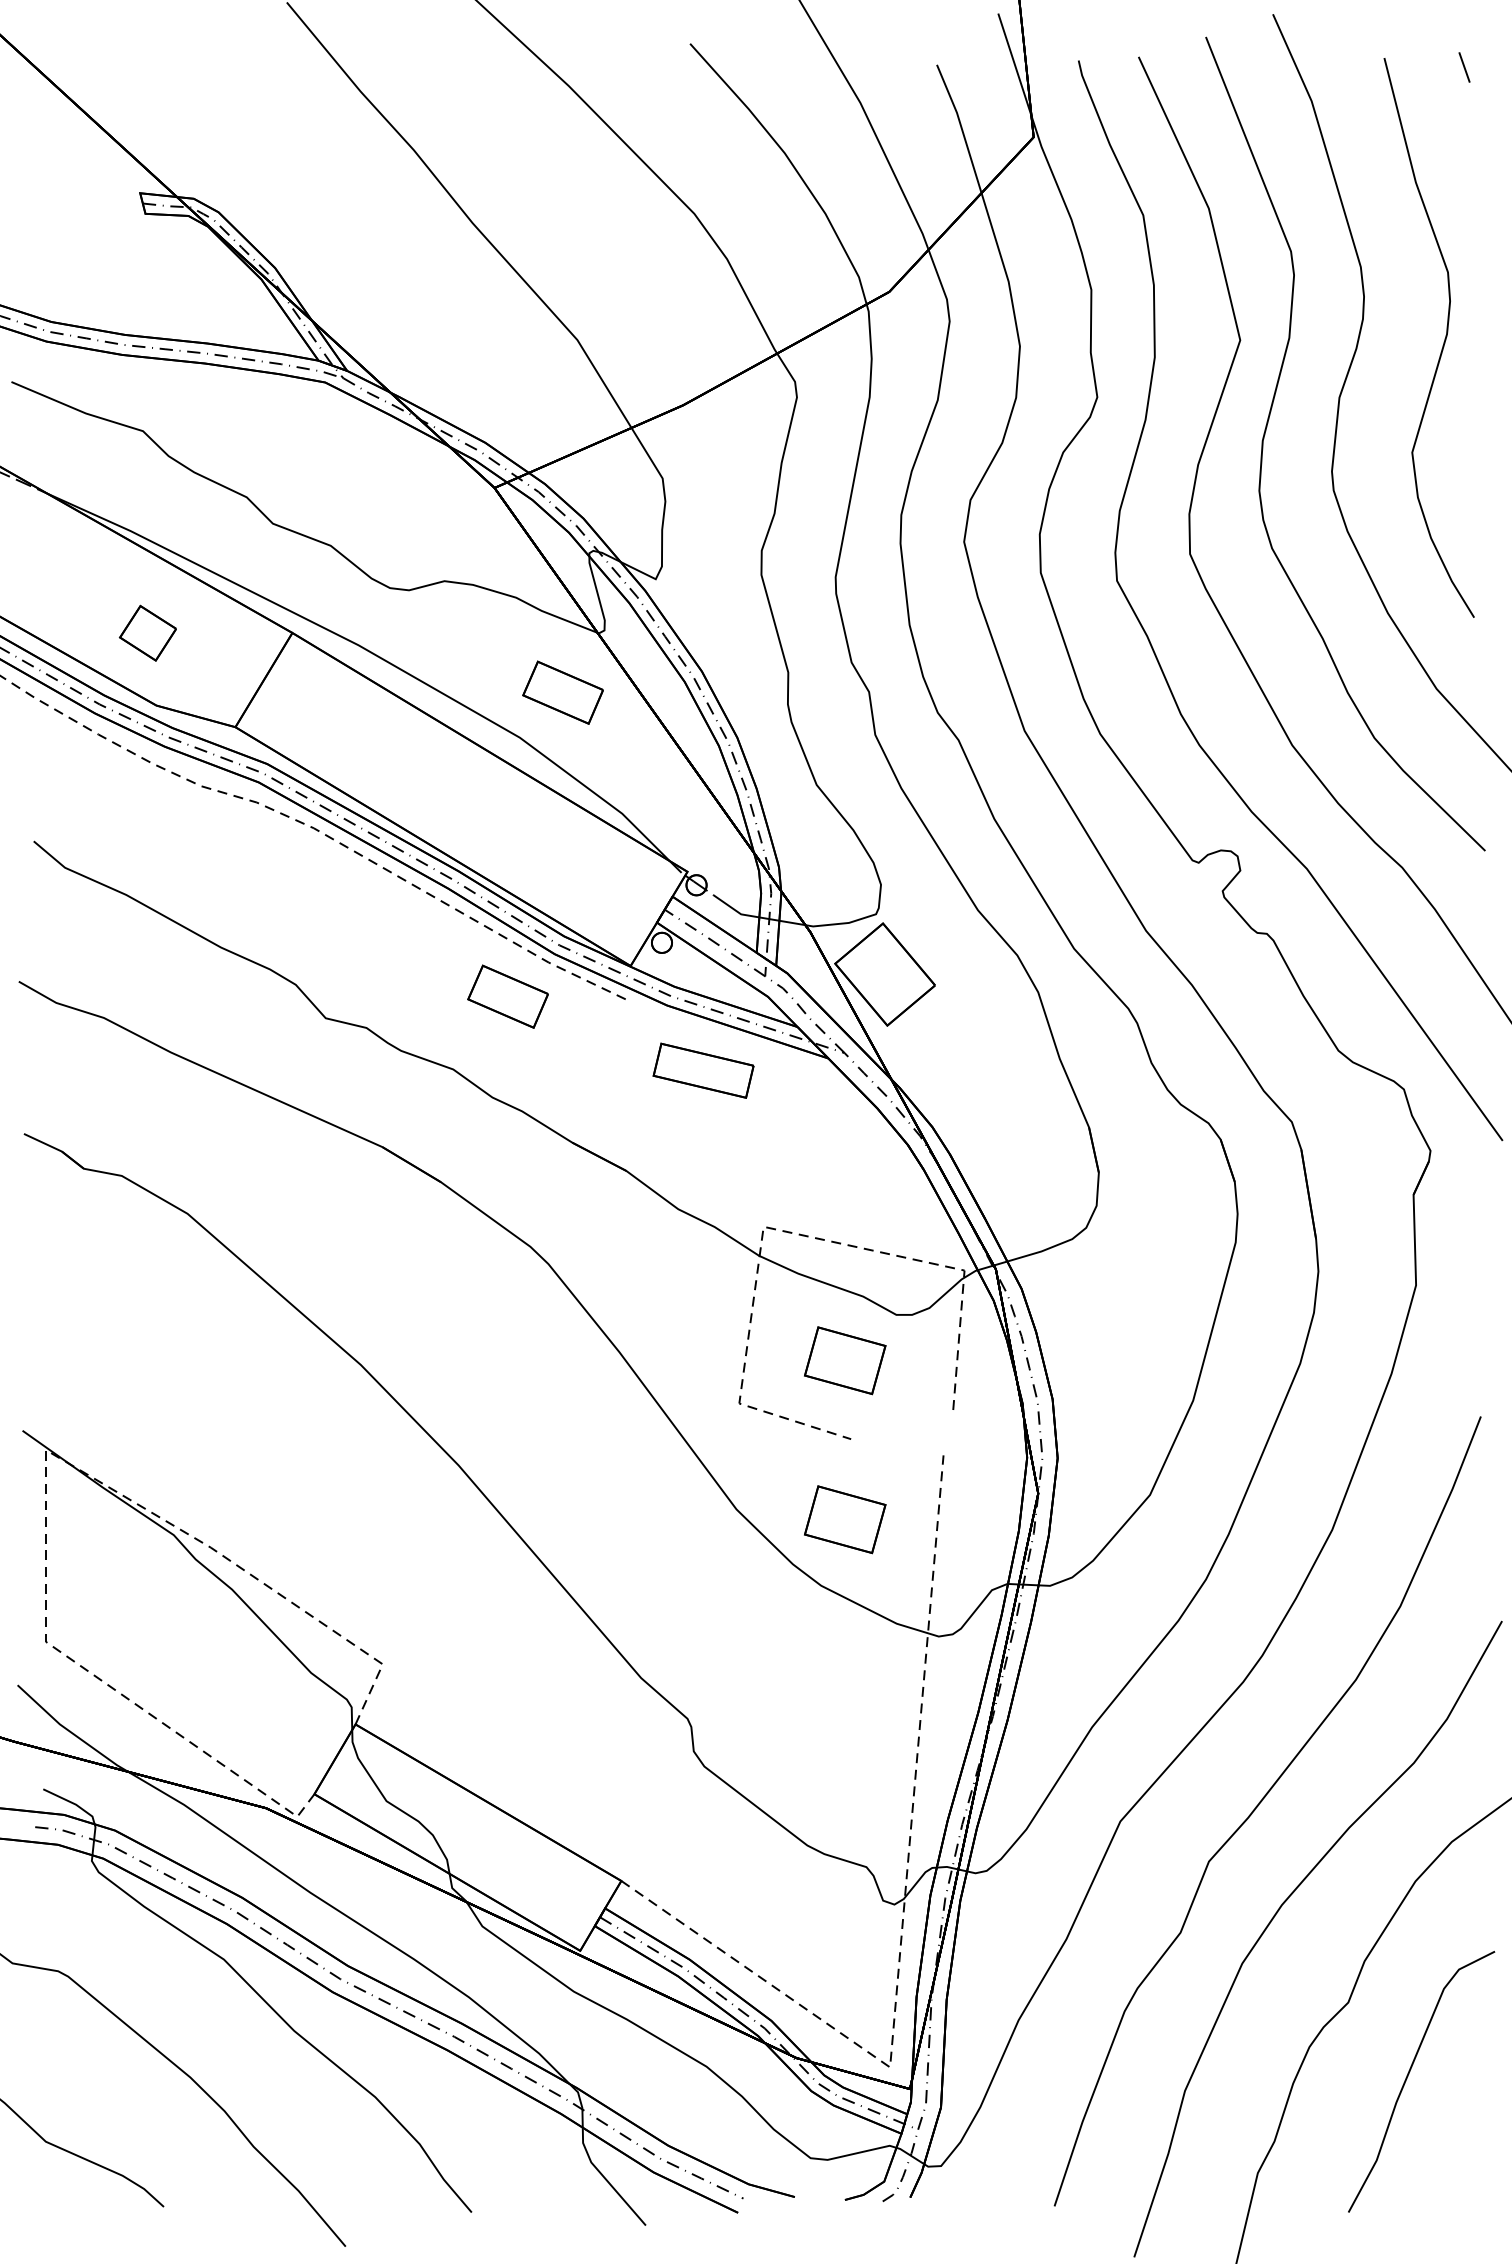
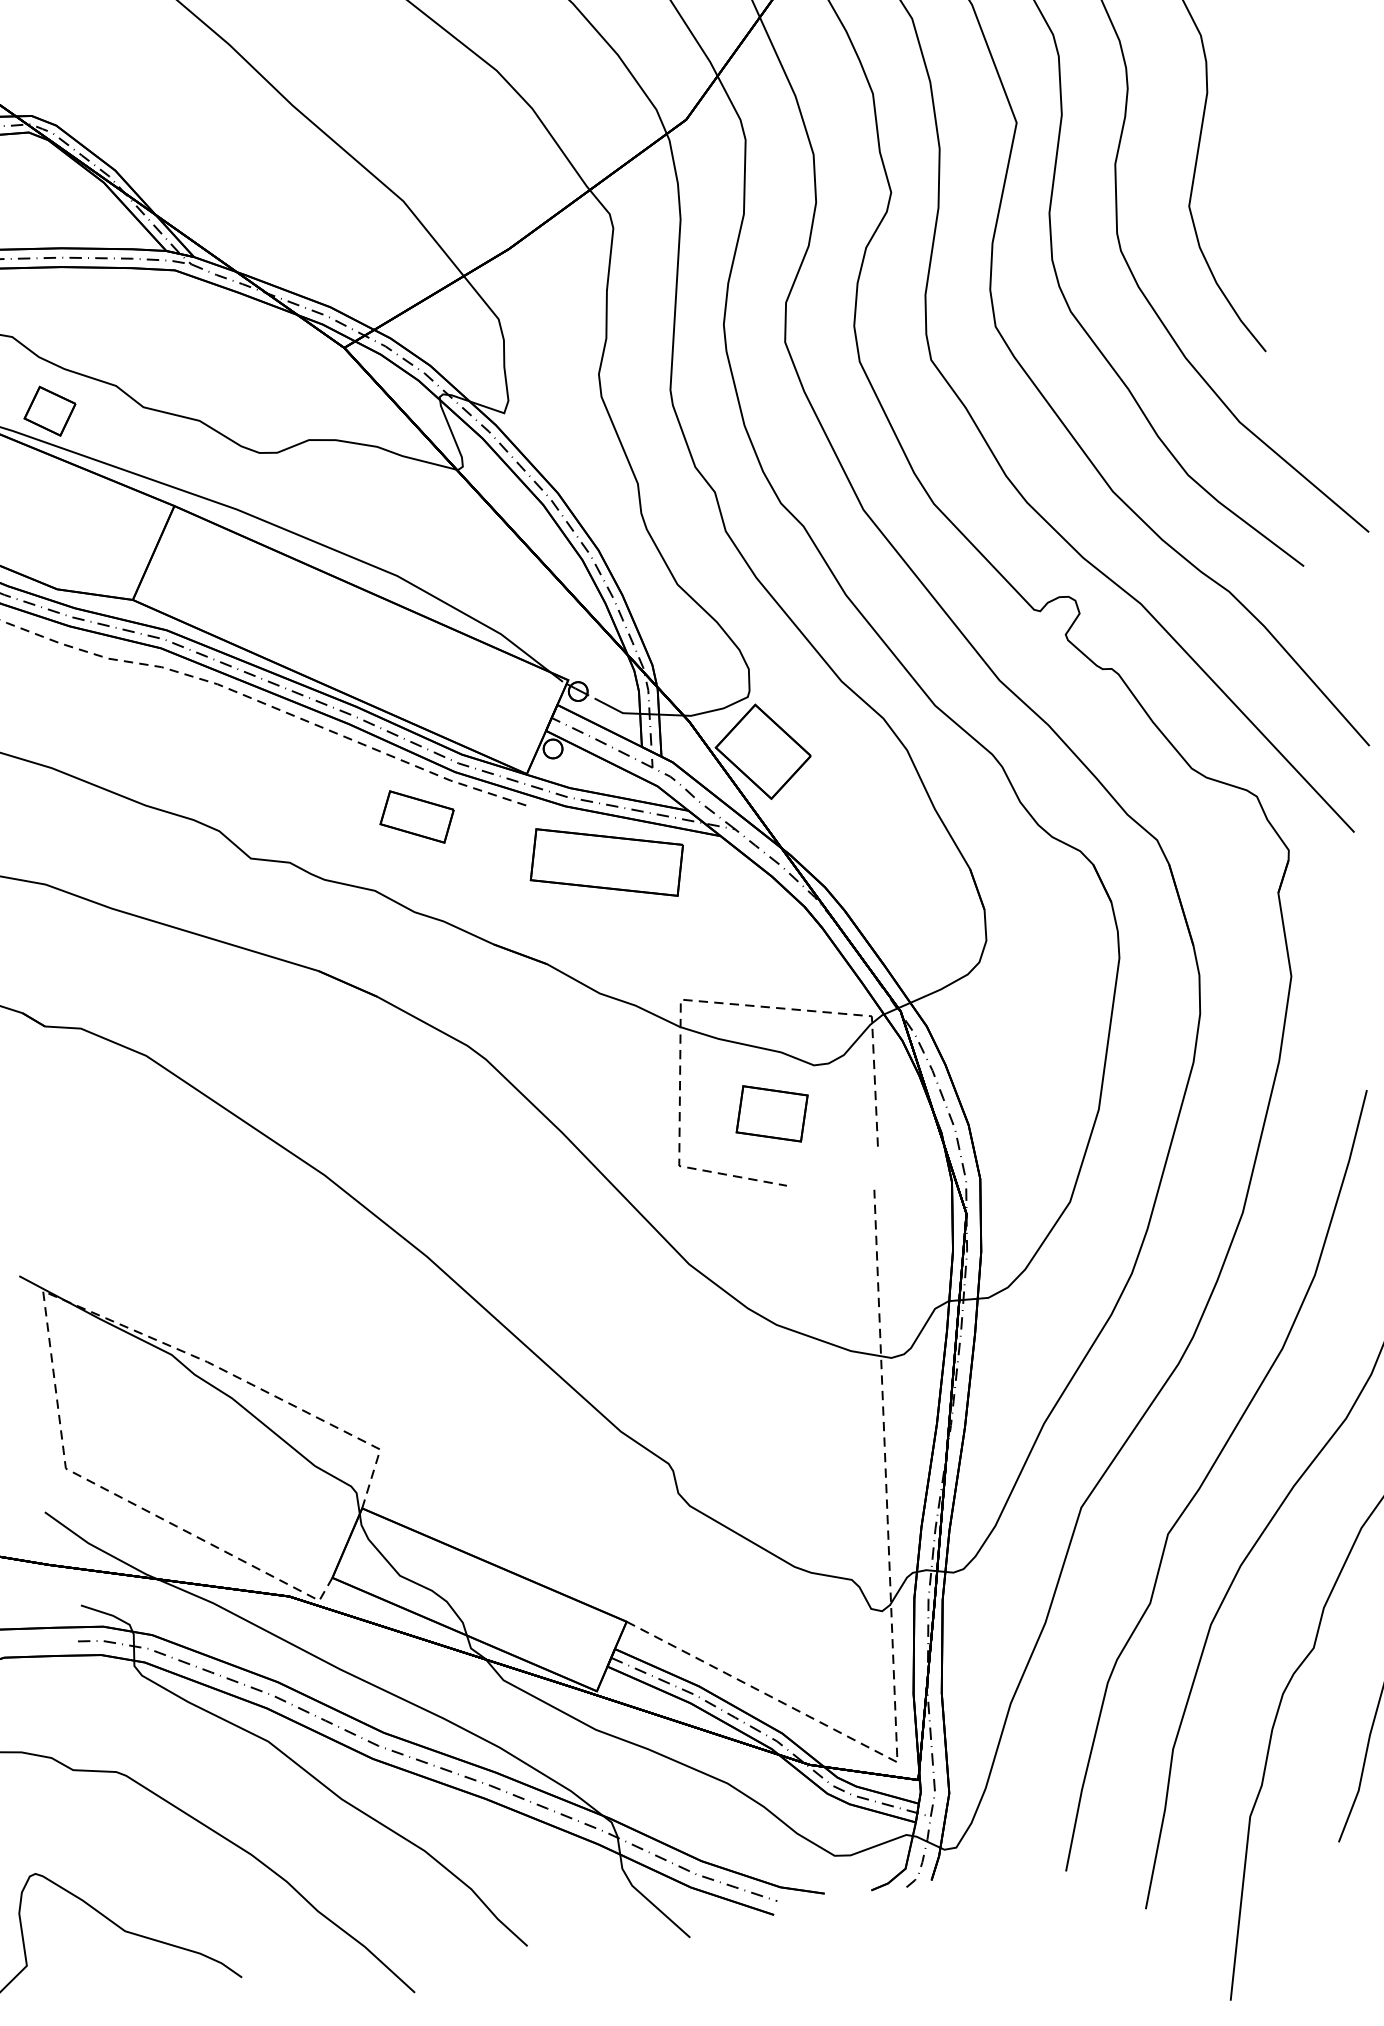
part: (147, 632) -> (49, 410), moved
part: (562, 692) -> (431, 529), removed
part: (703, 1070) -> (606, 862), size x1.67
part: (845, 1519) -> (791, 1260), removed

